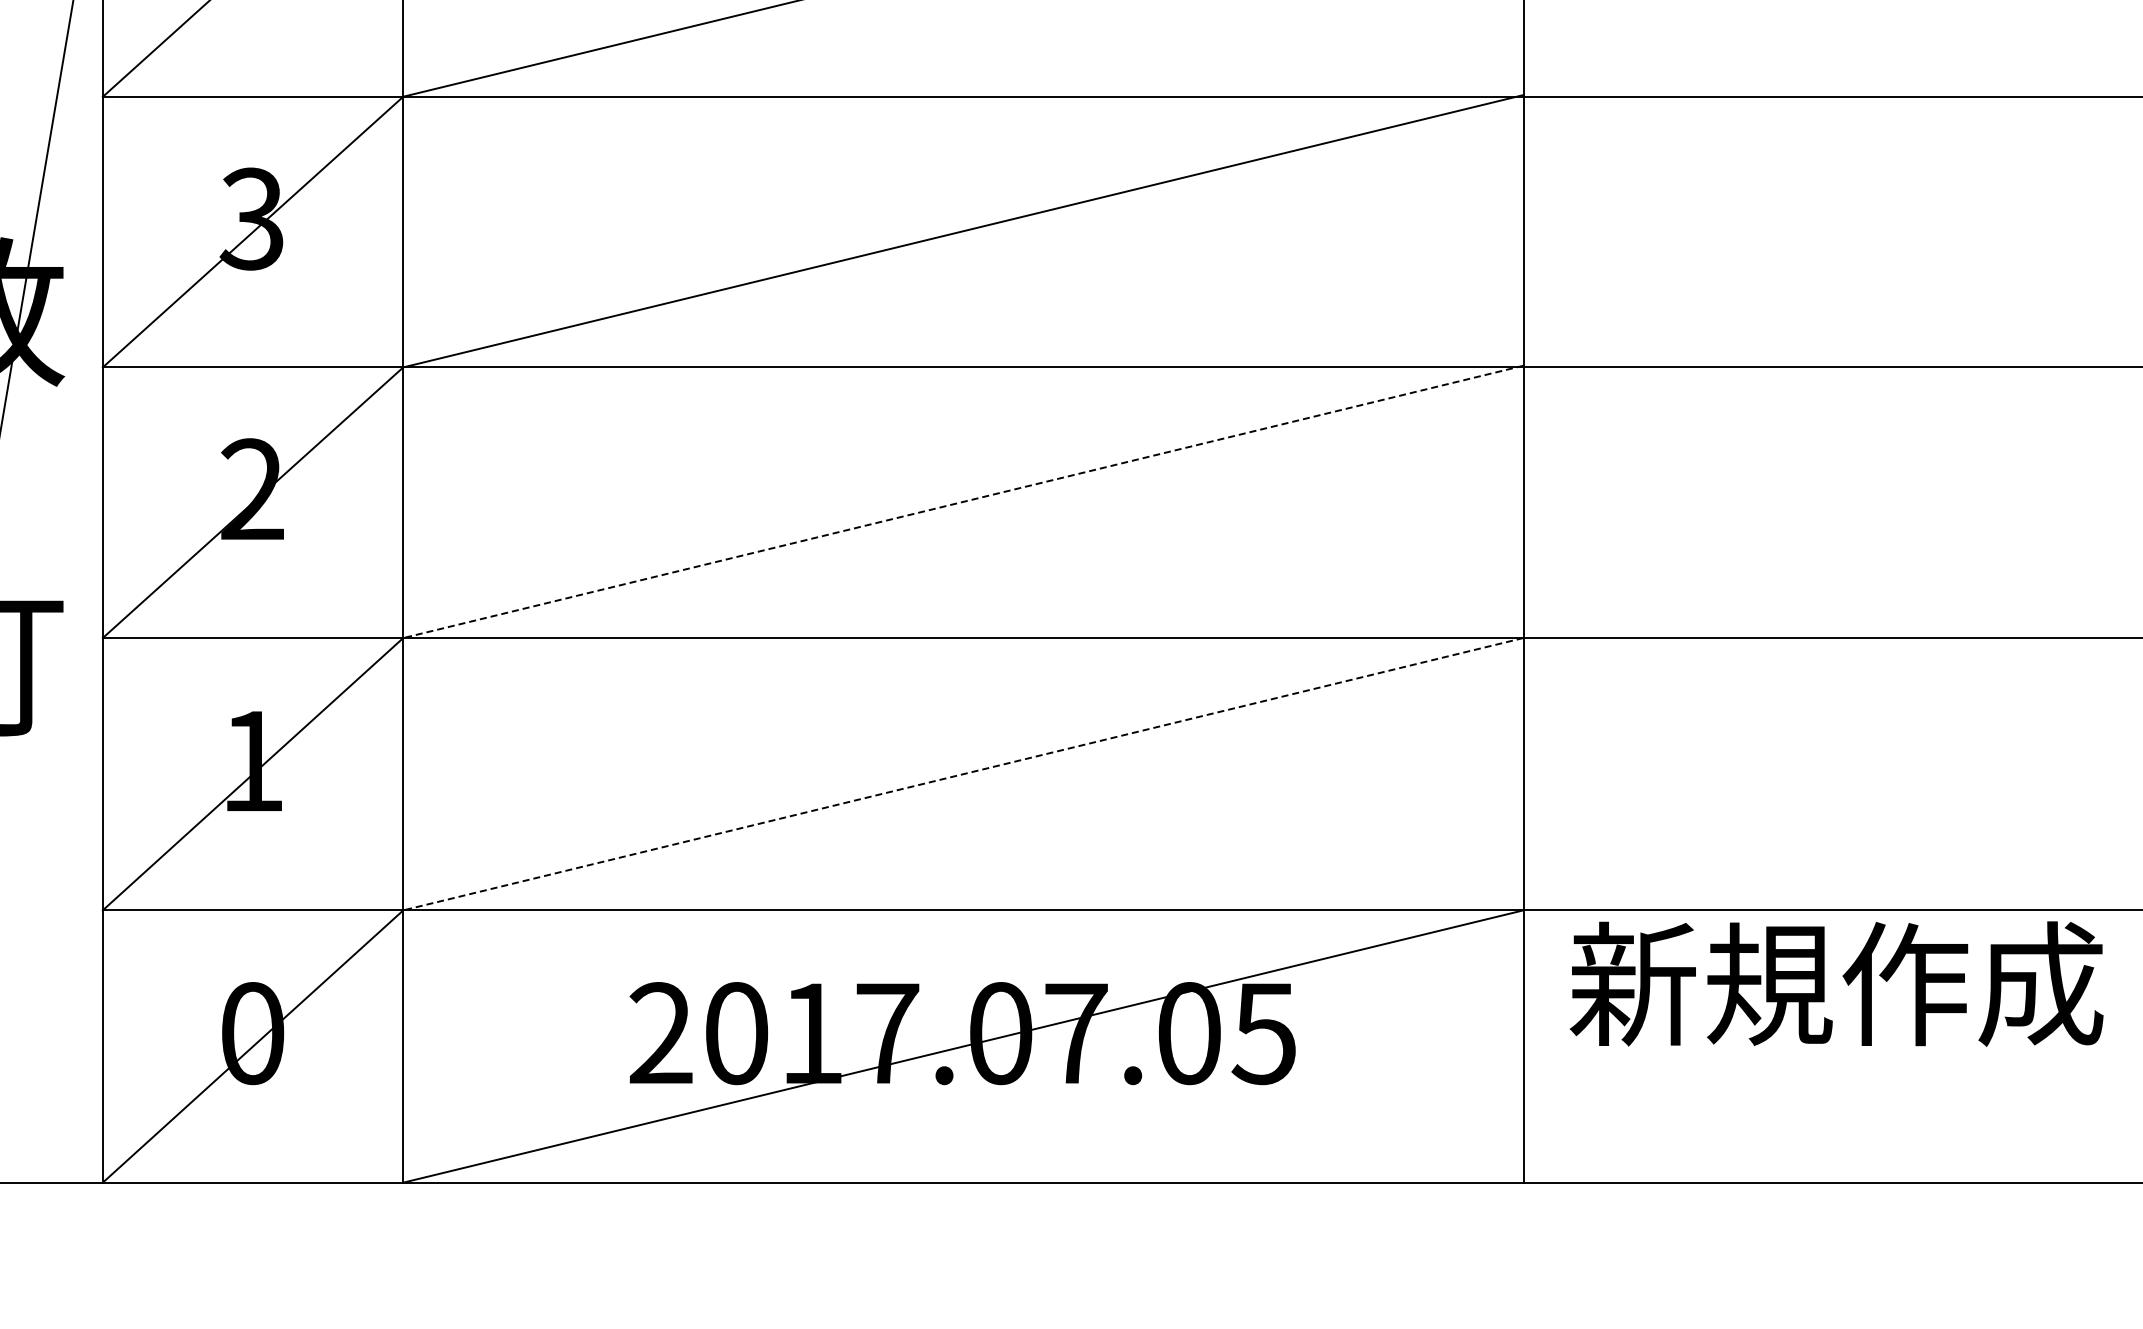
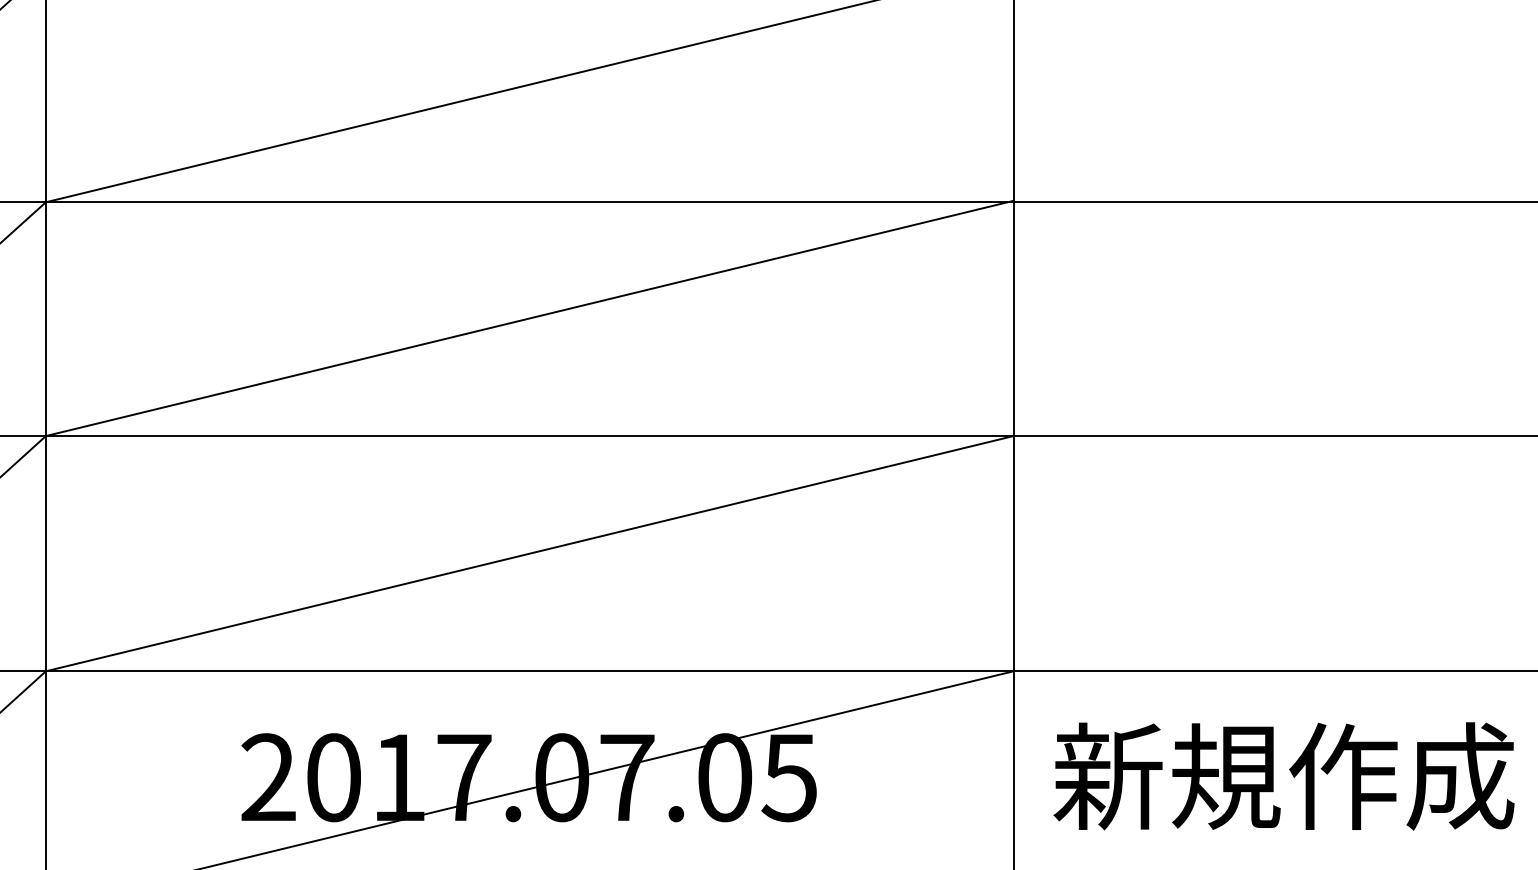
line: (962, 502) -> (528, 318), dashed -> solid
line: (962, 774) -> (528, 553), dashed -> solid
text: (1836, 983) -> (1283, 775), moved

